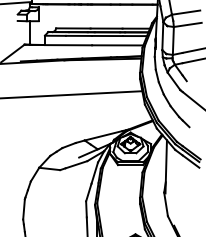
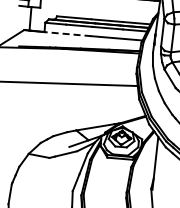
line: (68, 45) -> (67, 34), solid -> dashed

